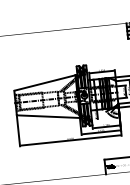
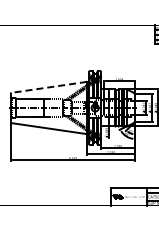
line: (44, 83) -> (48, 87), solid -> dashed

